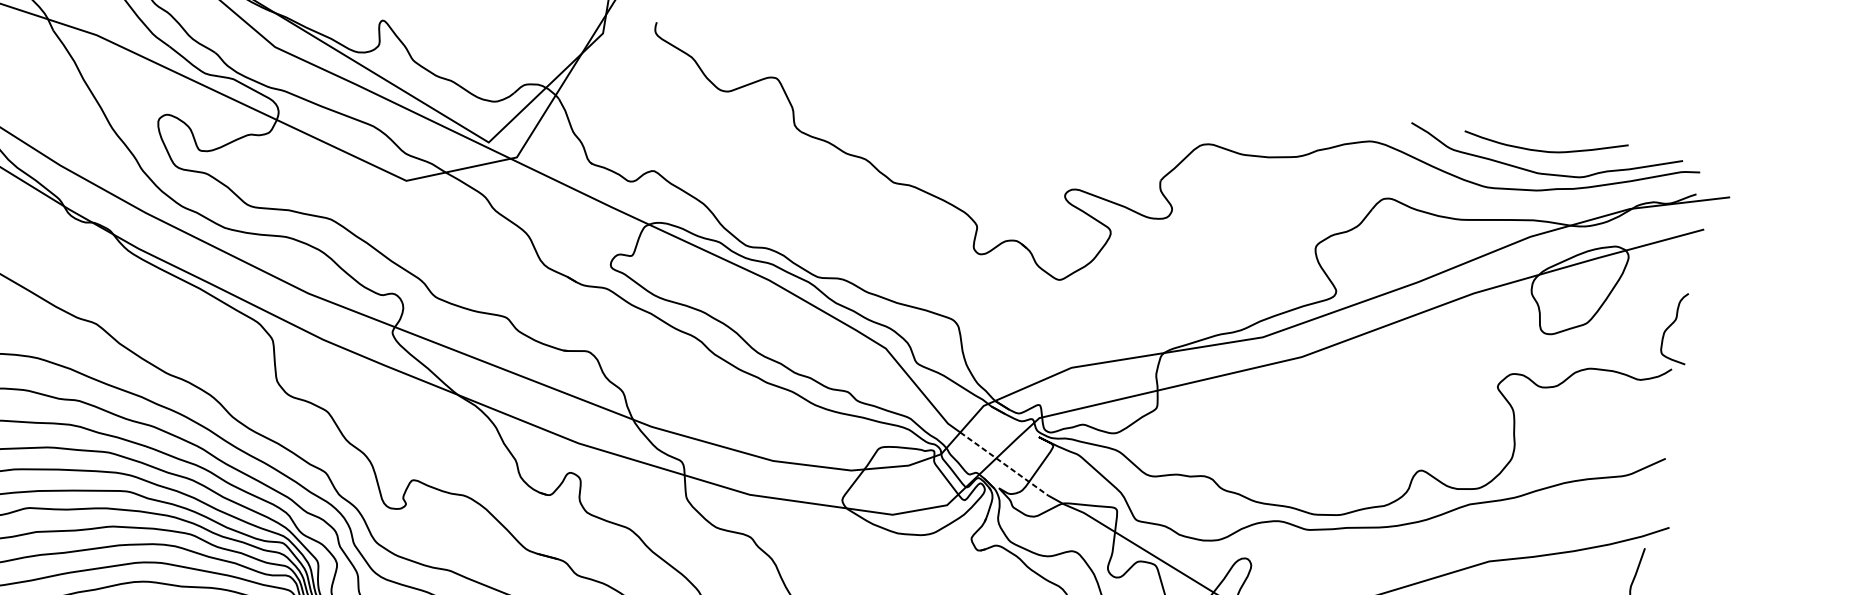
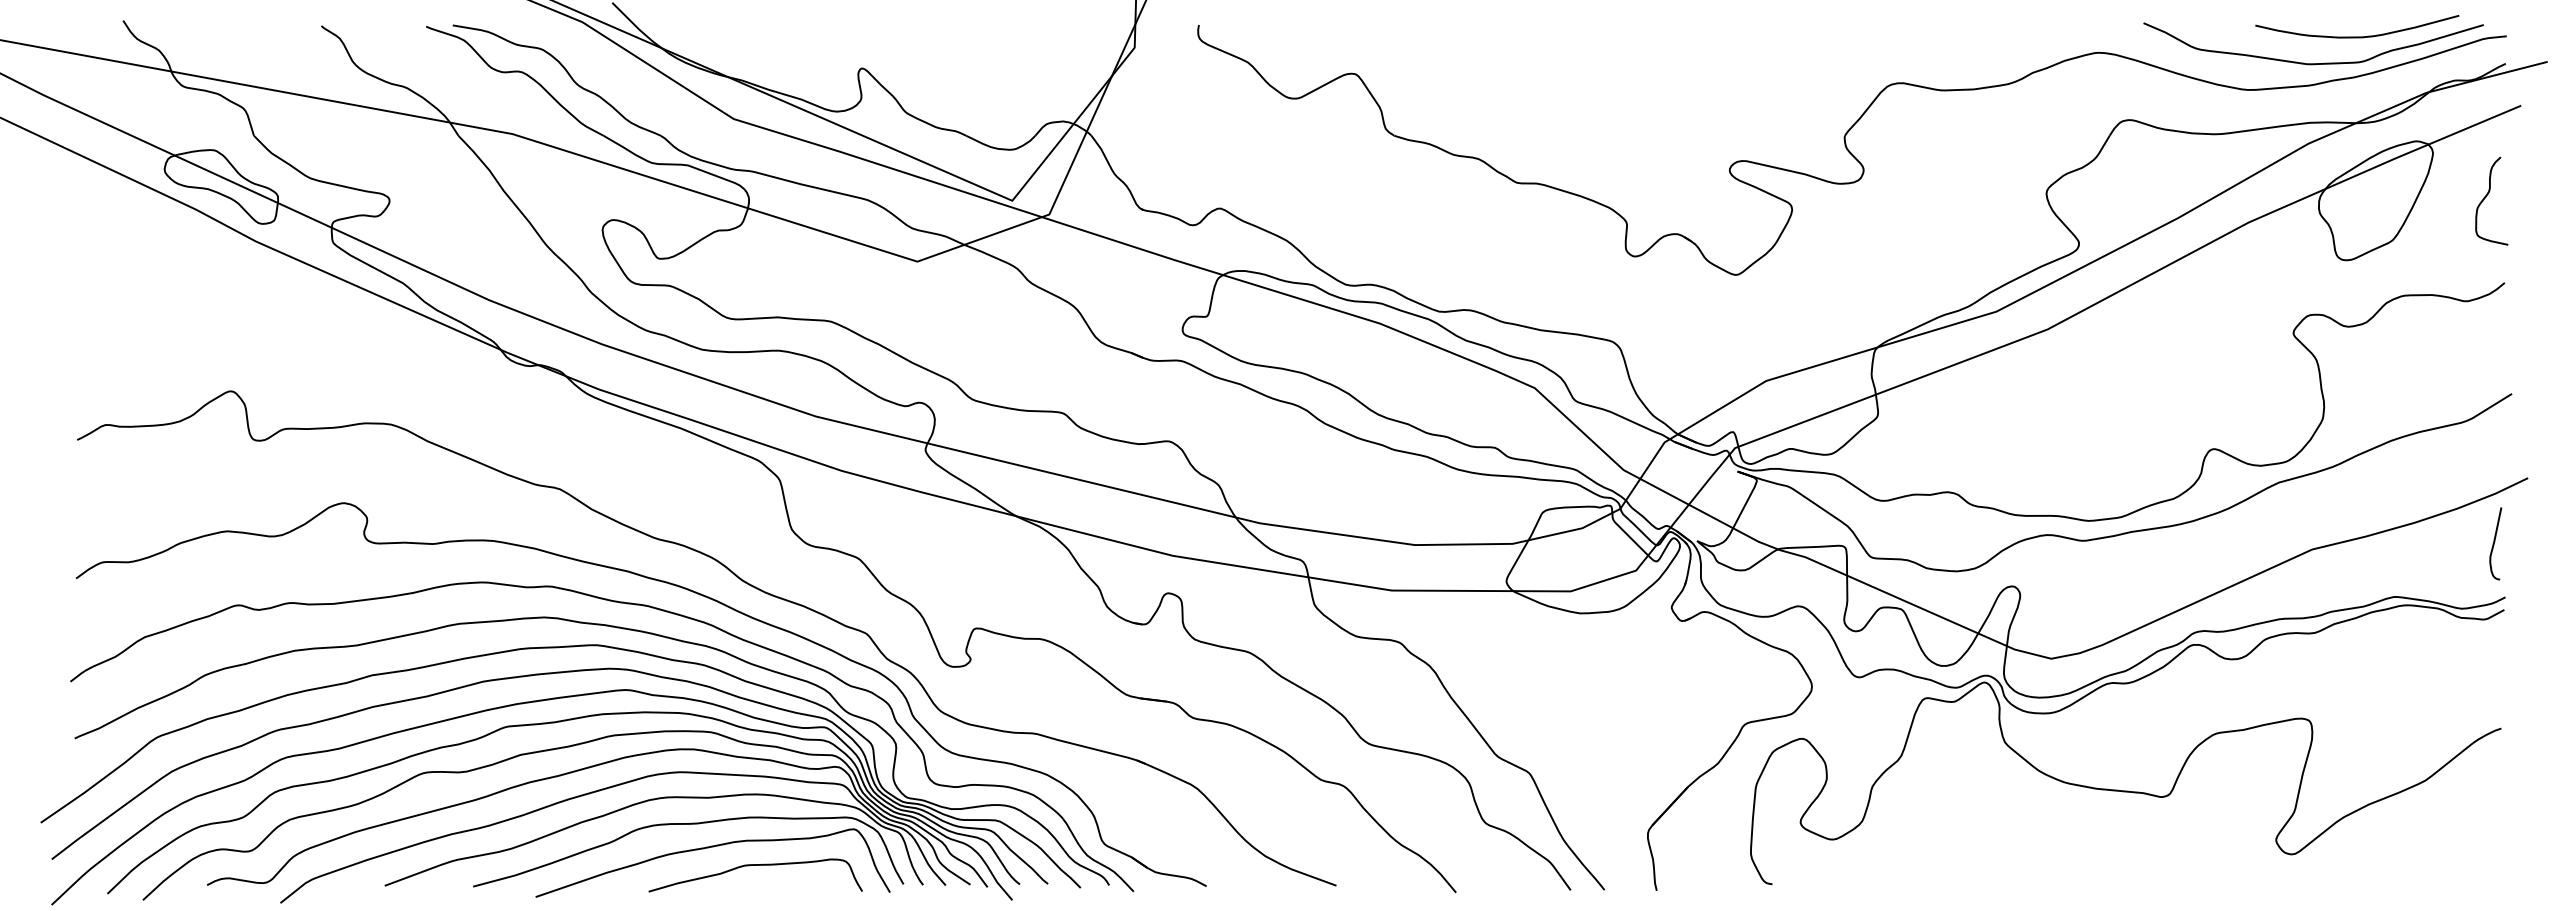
curve: (1545, 150) -> (2357, 36), moved
curve: (1672, 324) -> (2486, 197), moved
line: (1004, 464) -> (1699, 510), dashed -> solid

